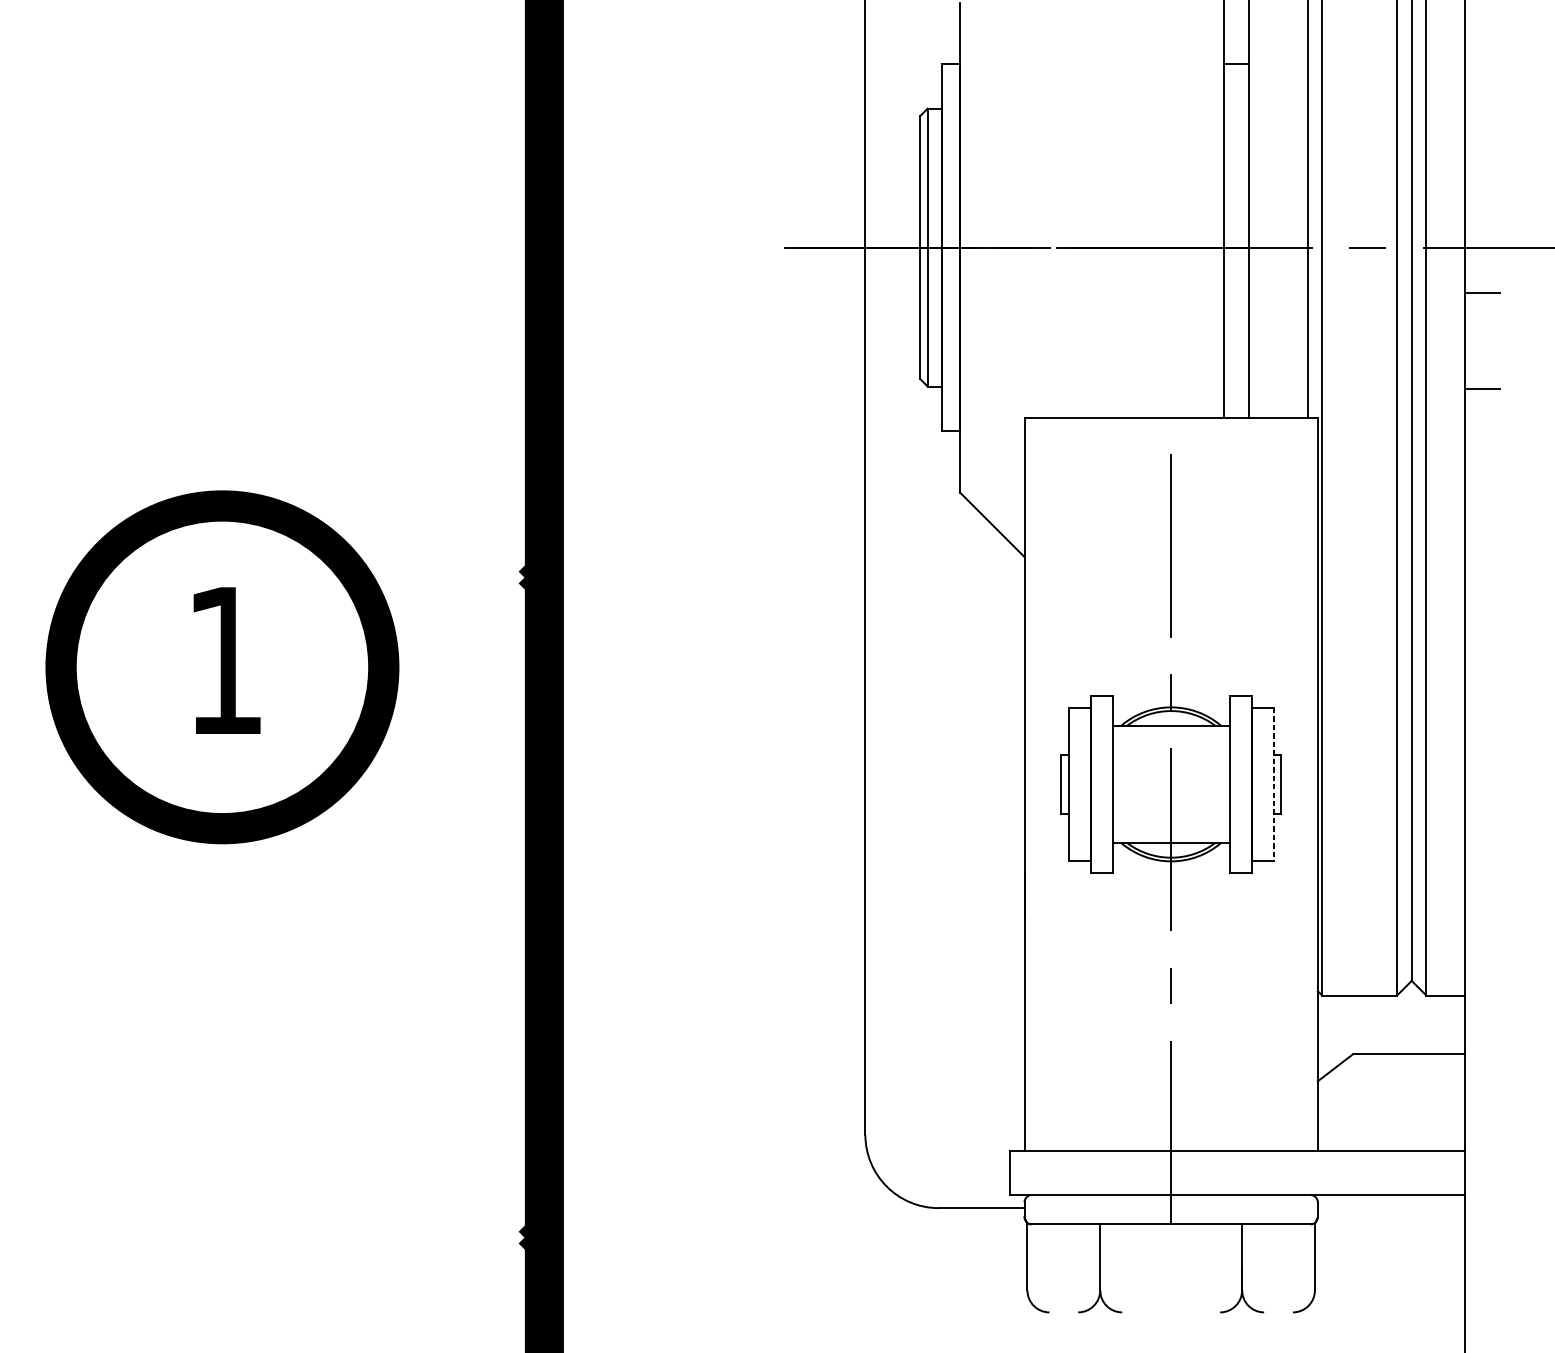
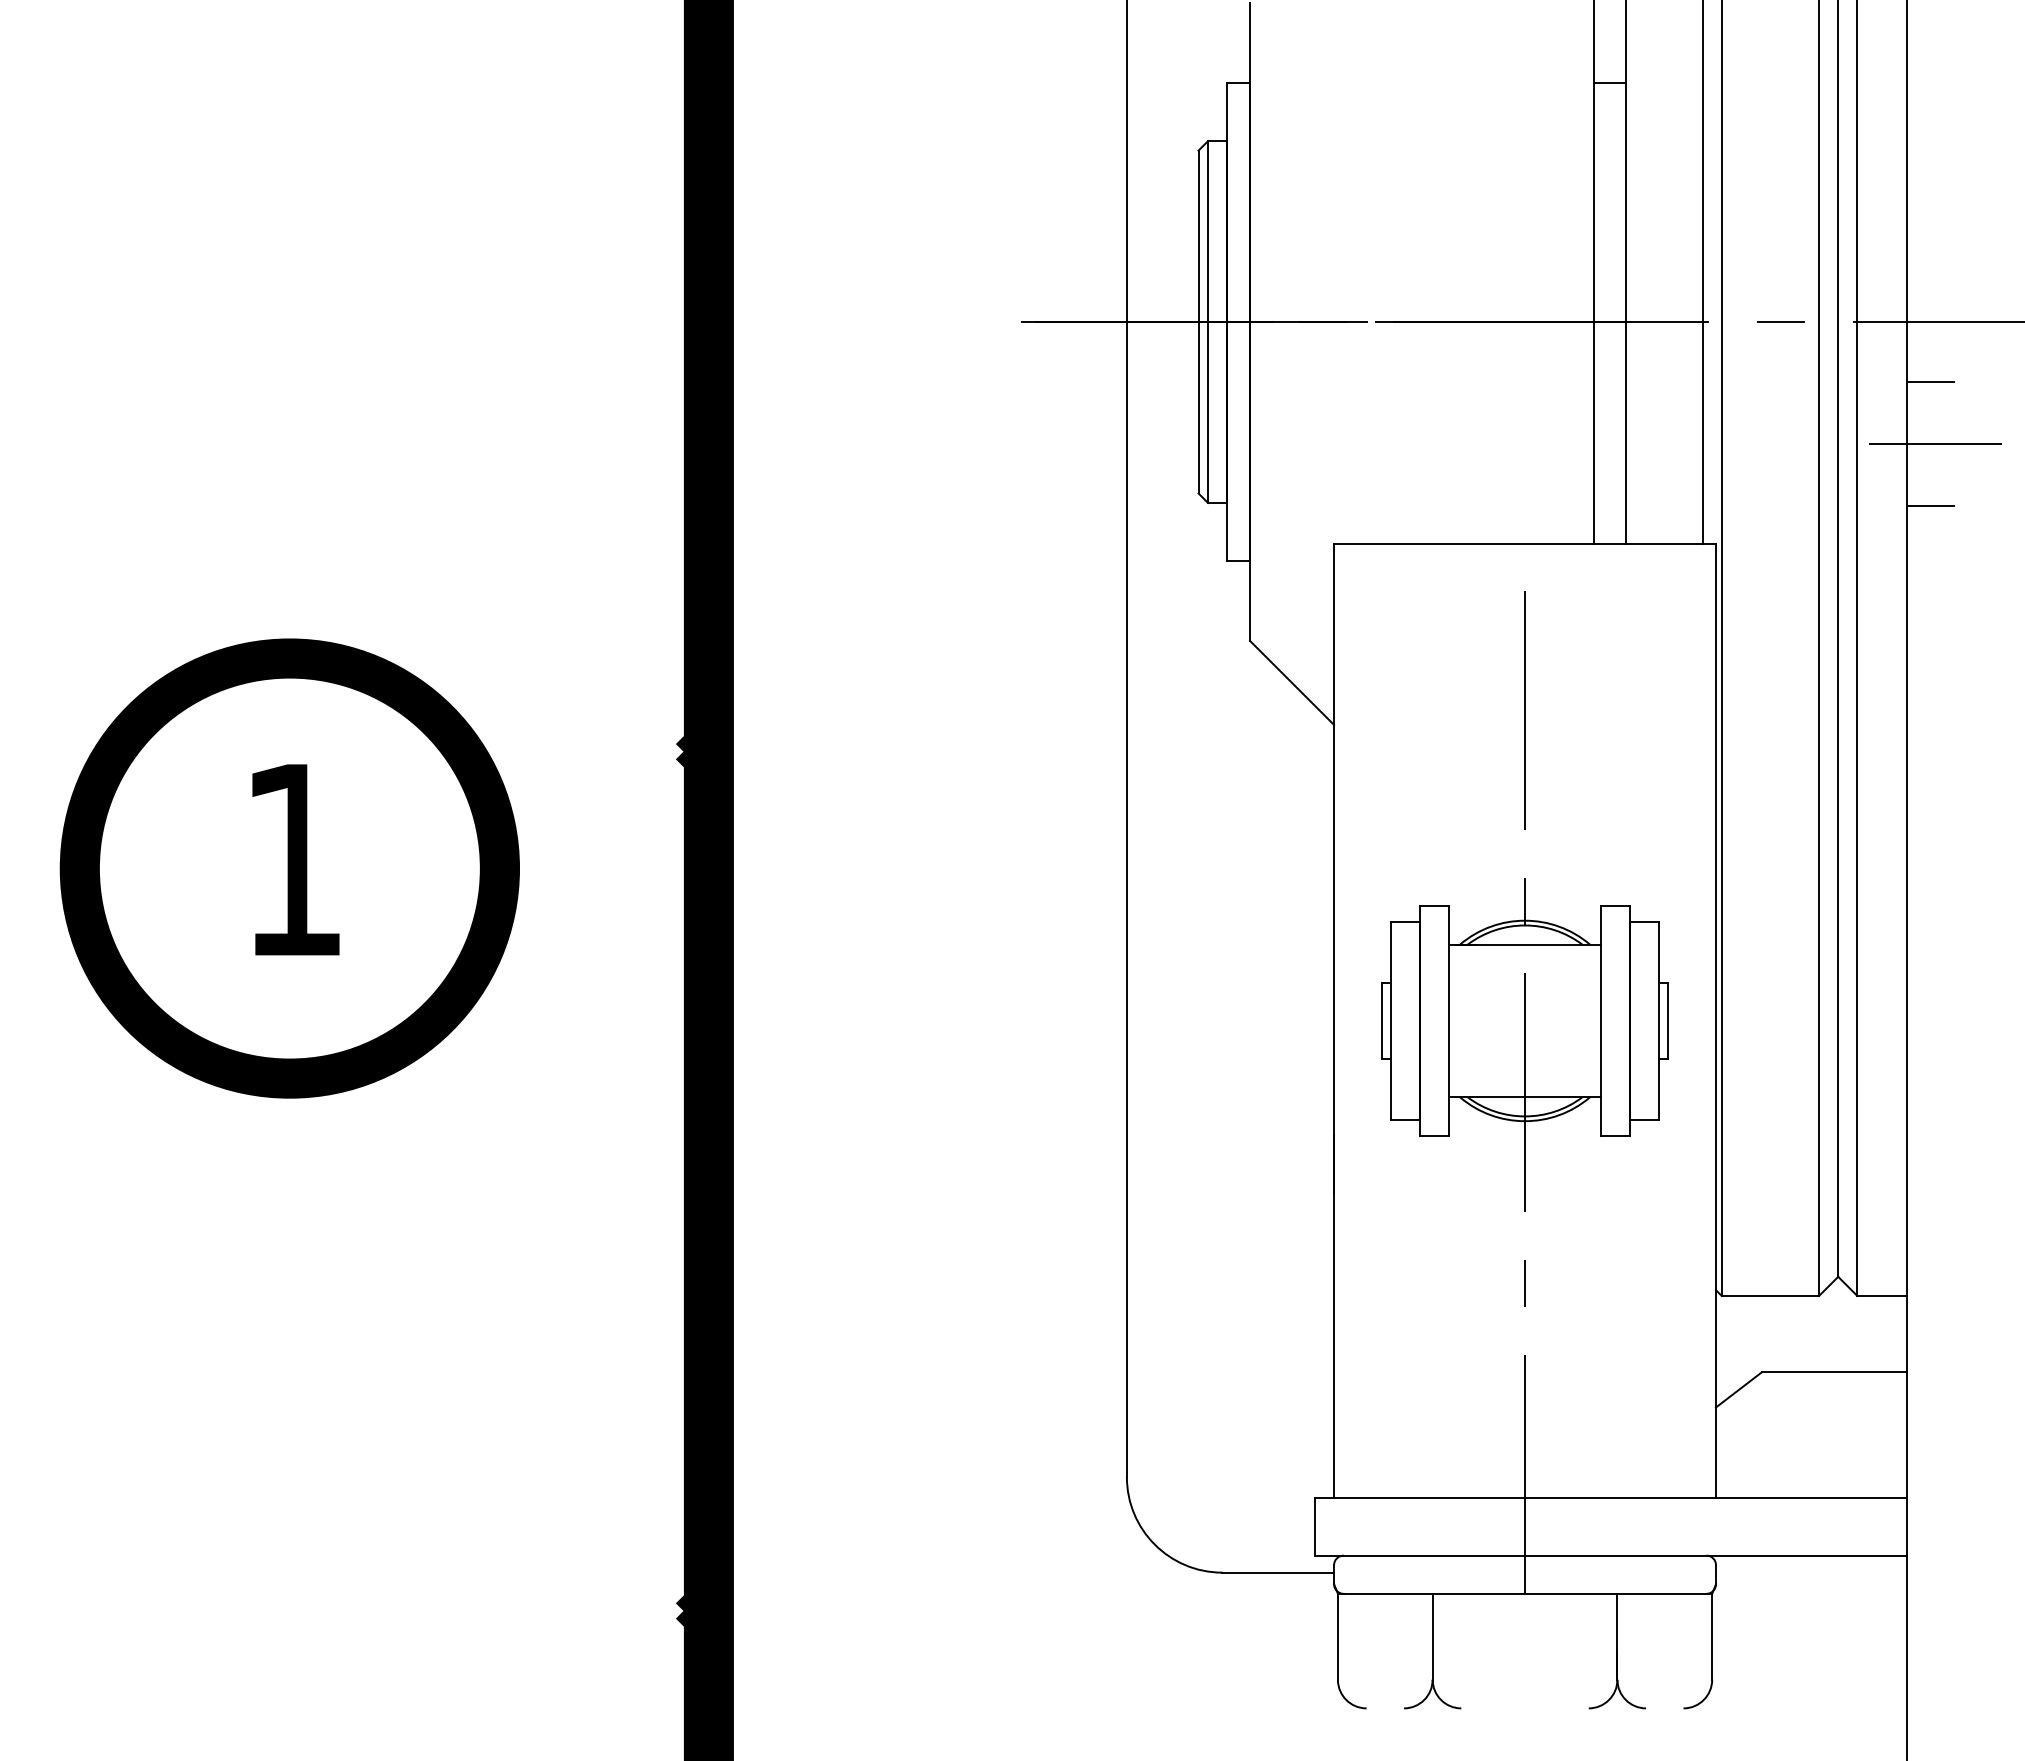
line: (1486, 340) -> (1935, 443), added
line: (1273, 784) -> (1658, 1021), dashed -> solid

